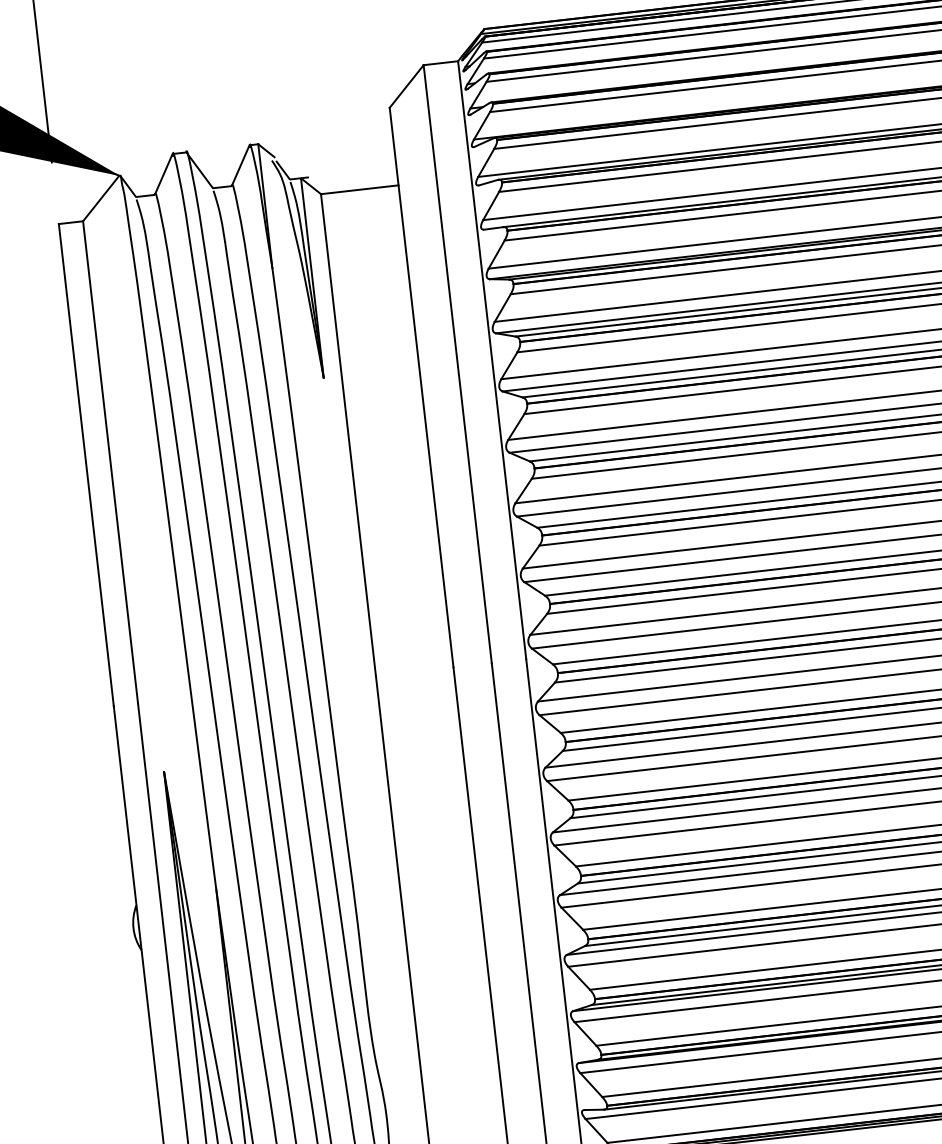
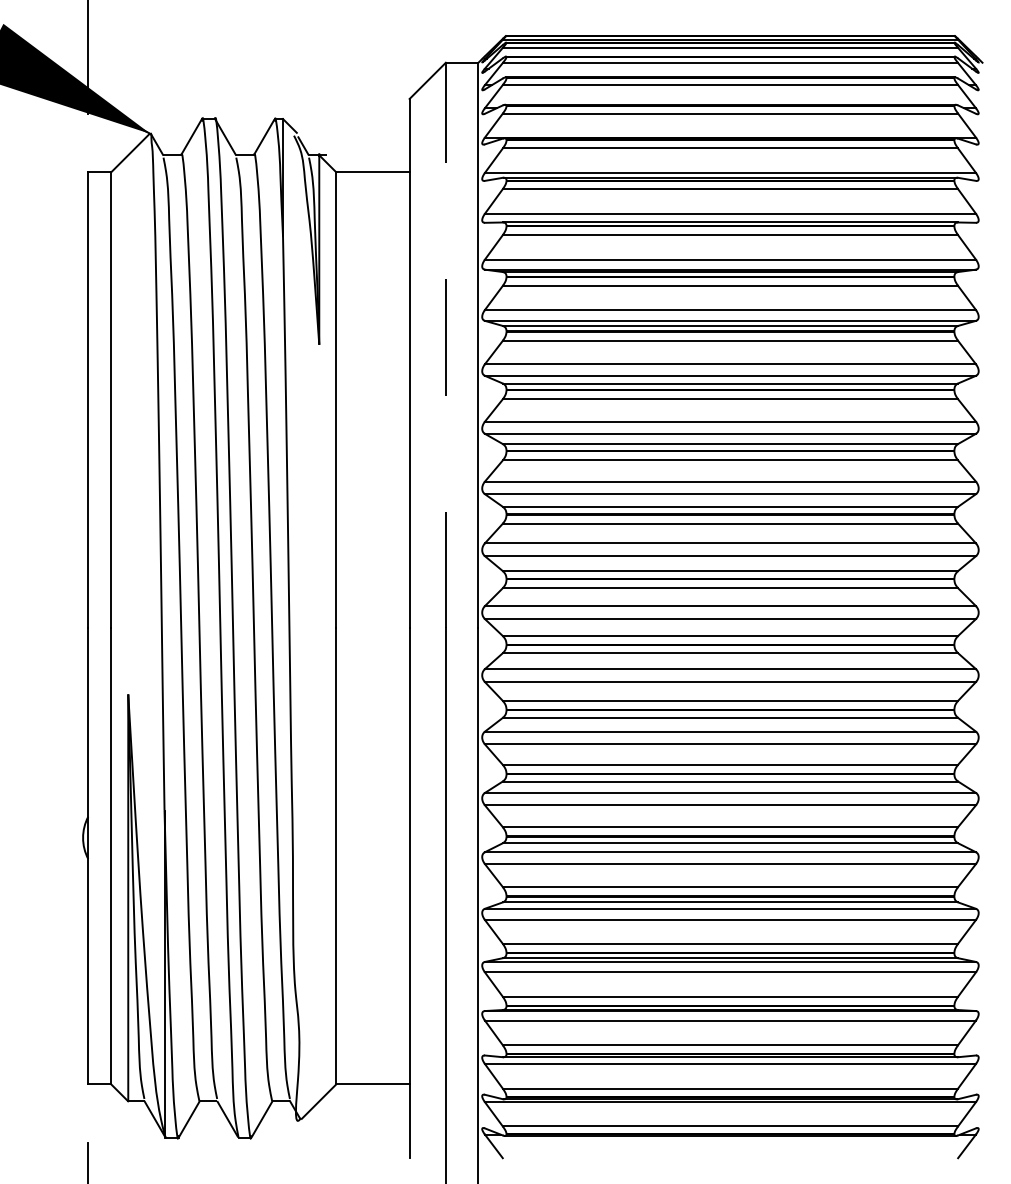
line: (457, 364) -> (445, 345), solid -> dashed

